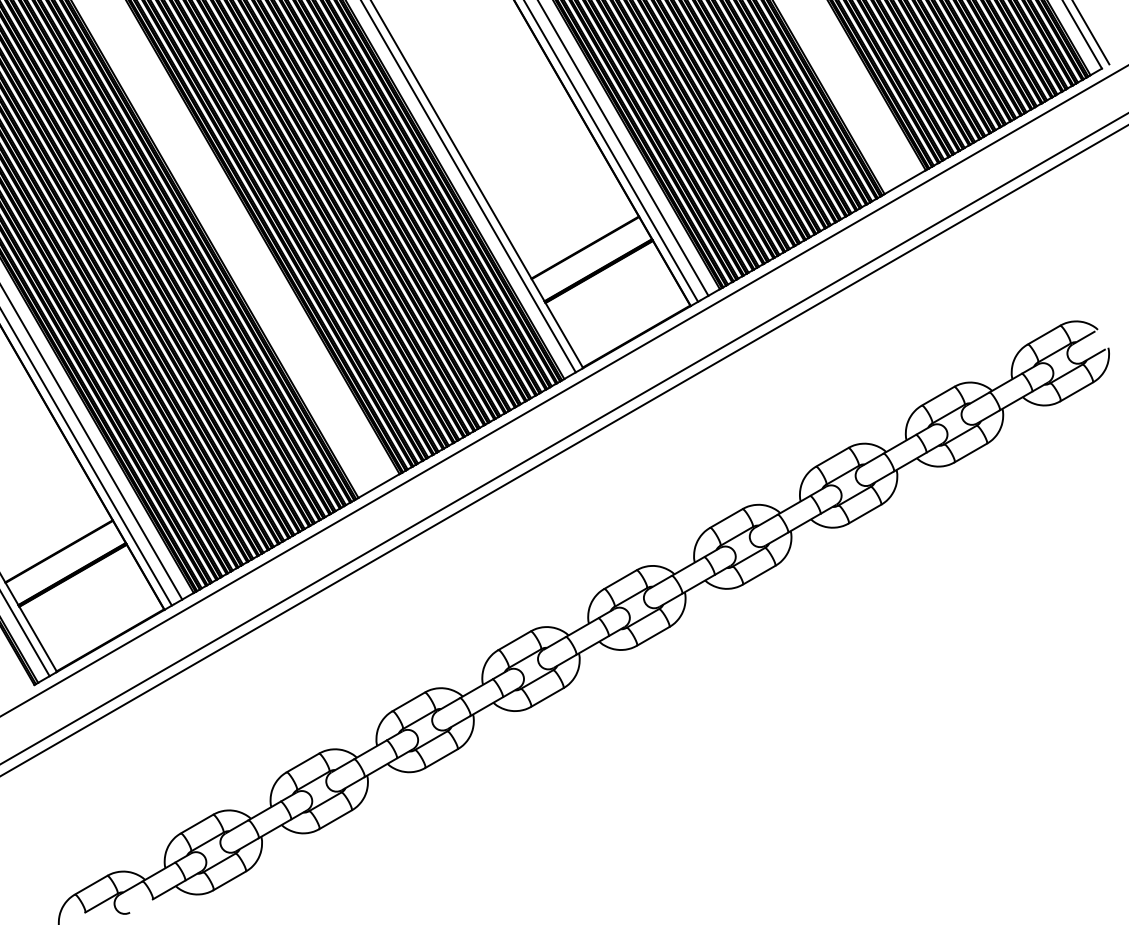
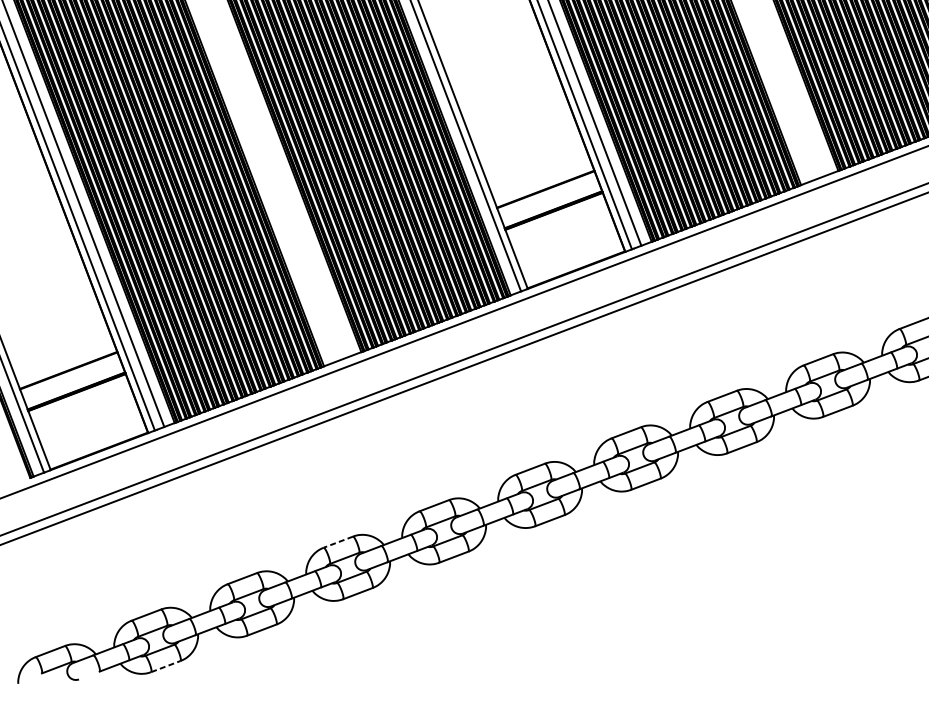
line: (408, 701) -> (338, 541), solid -> dashed
line: (229, 880) -> (165, 666), solid -> dashed

